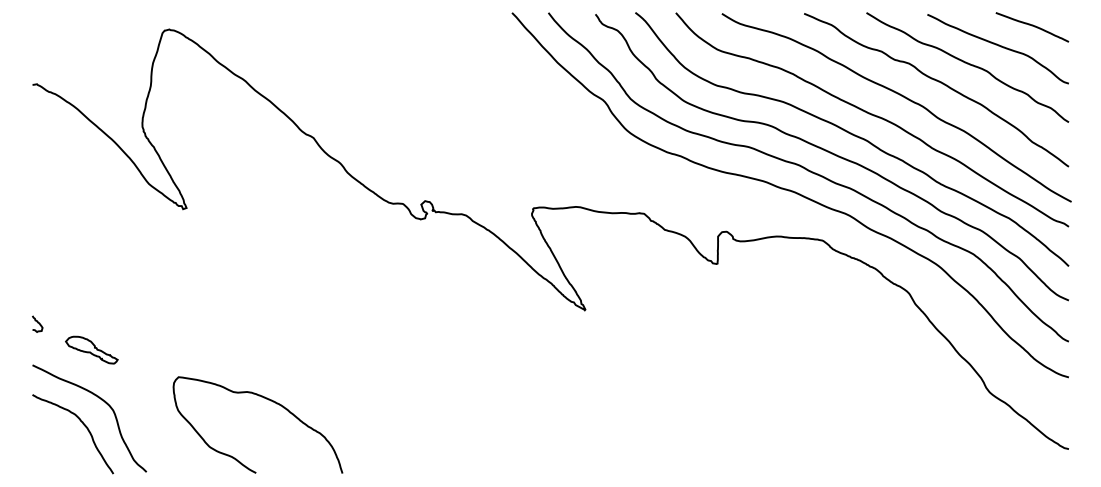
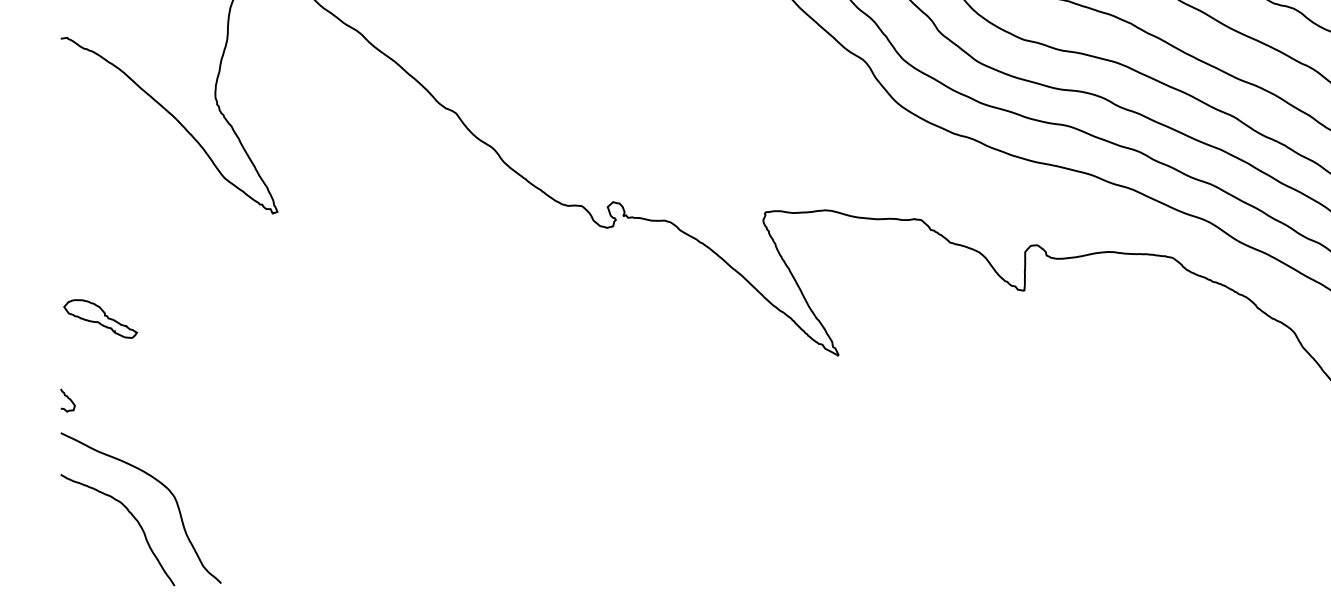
curve: (37, 323) -> (67, 399), moved
part: (91, 349) -> (100, 318), moved
curve: (268, 400) -> (392, 482), removed

